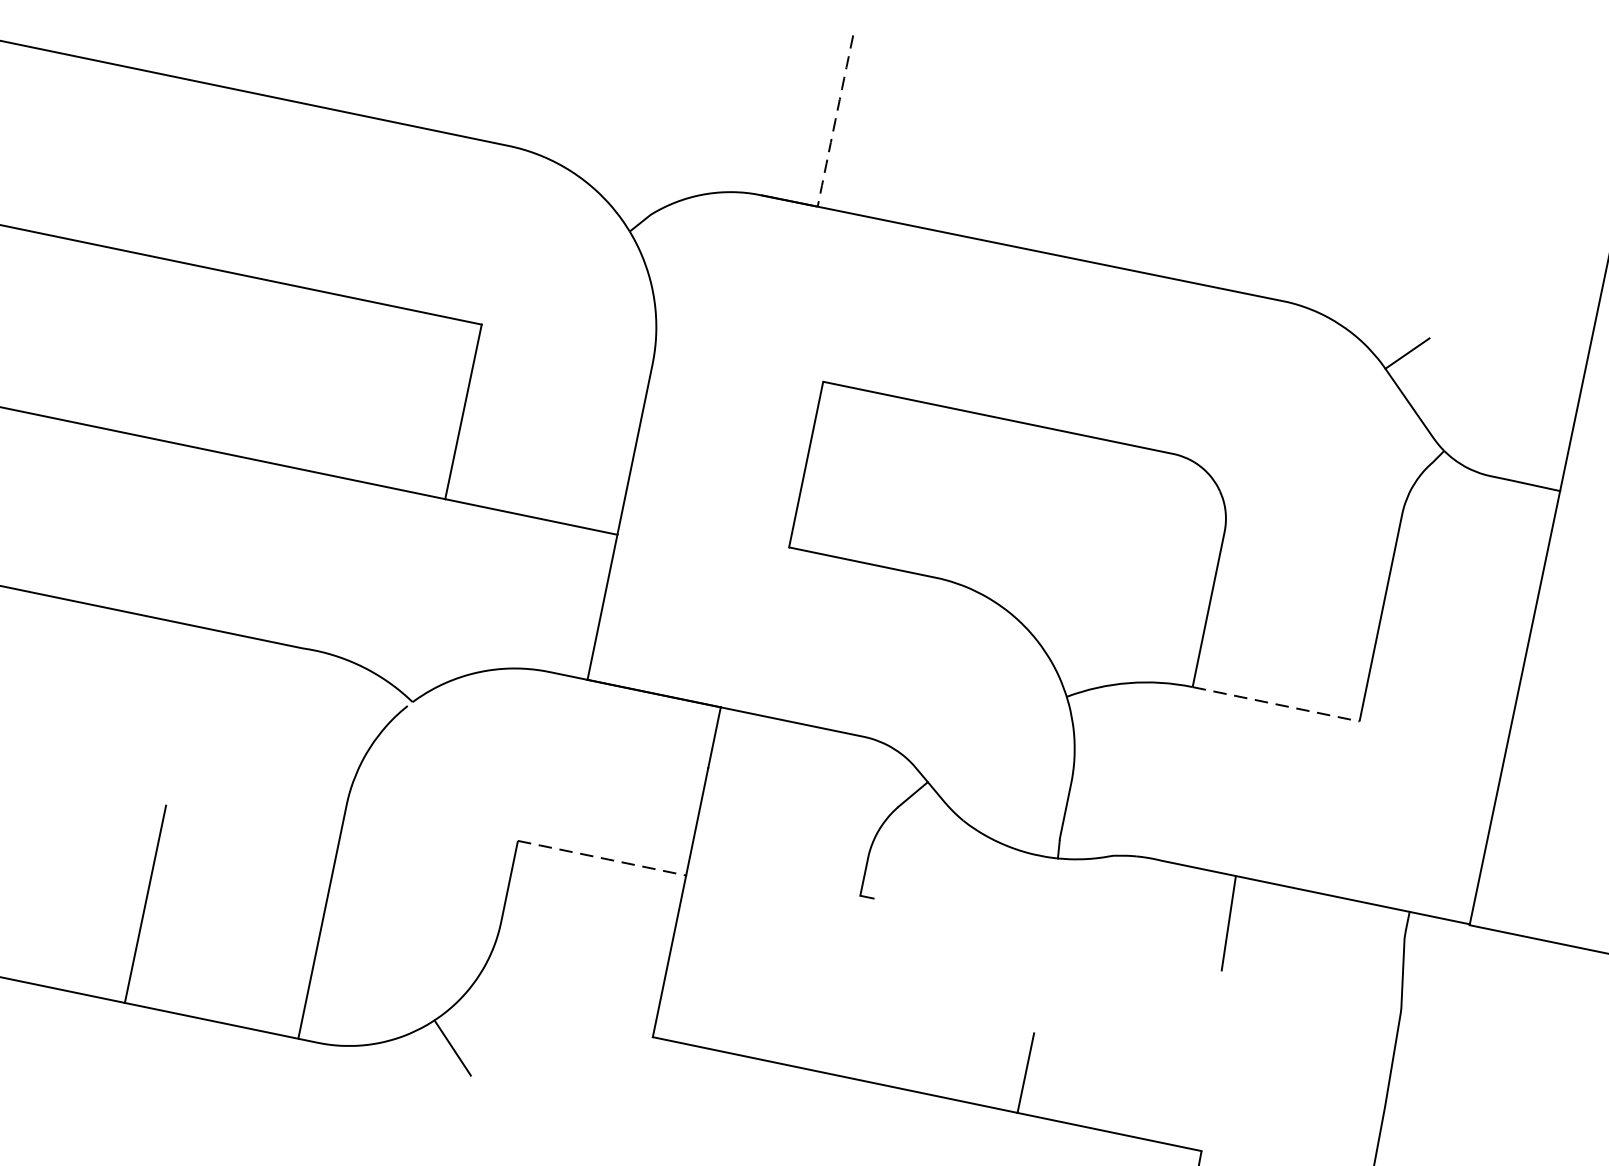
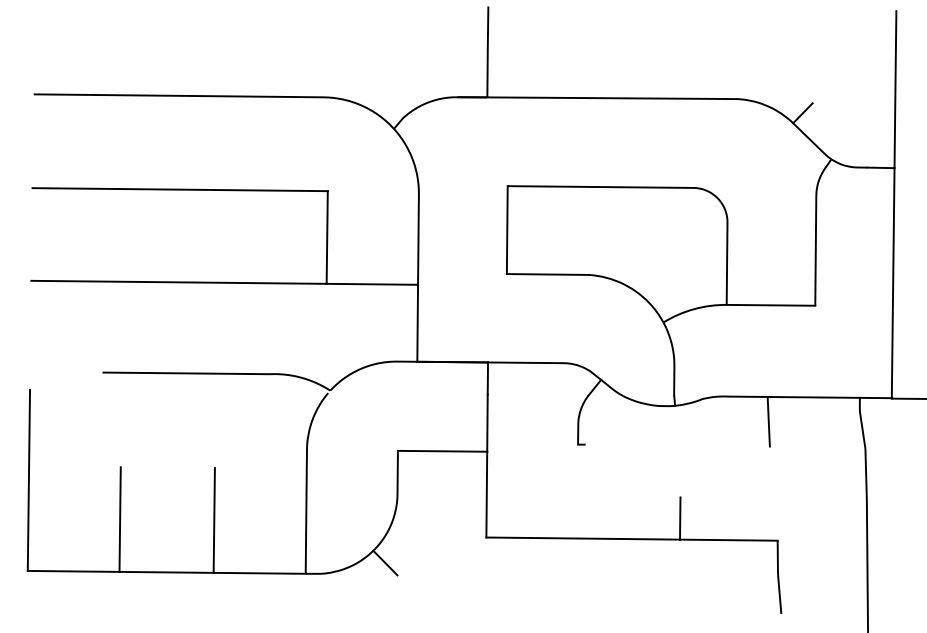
arc: (834, 120) -> (487, 51), dashed -> solid
line: (1277, 704) -> (771, 305), dashed -> solid
line: (601, 858) -> (442, 451), dashed -> solid

